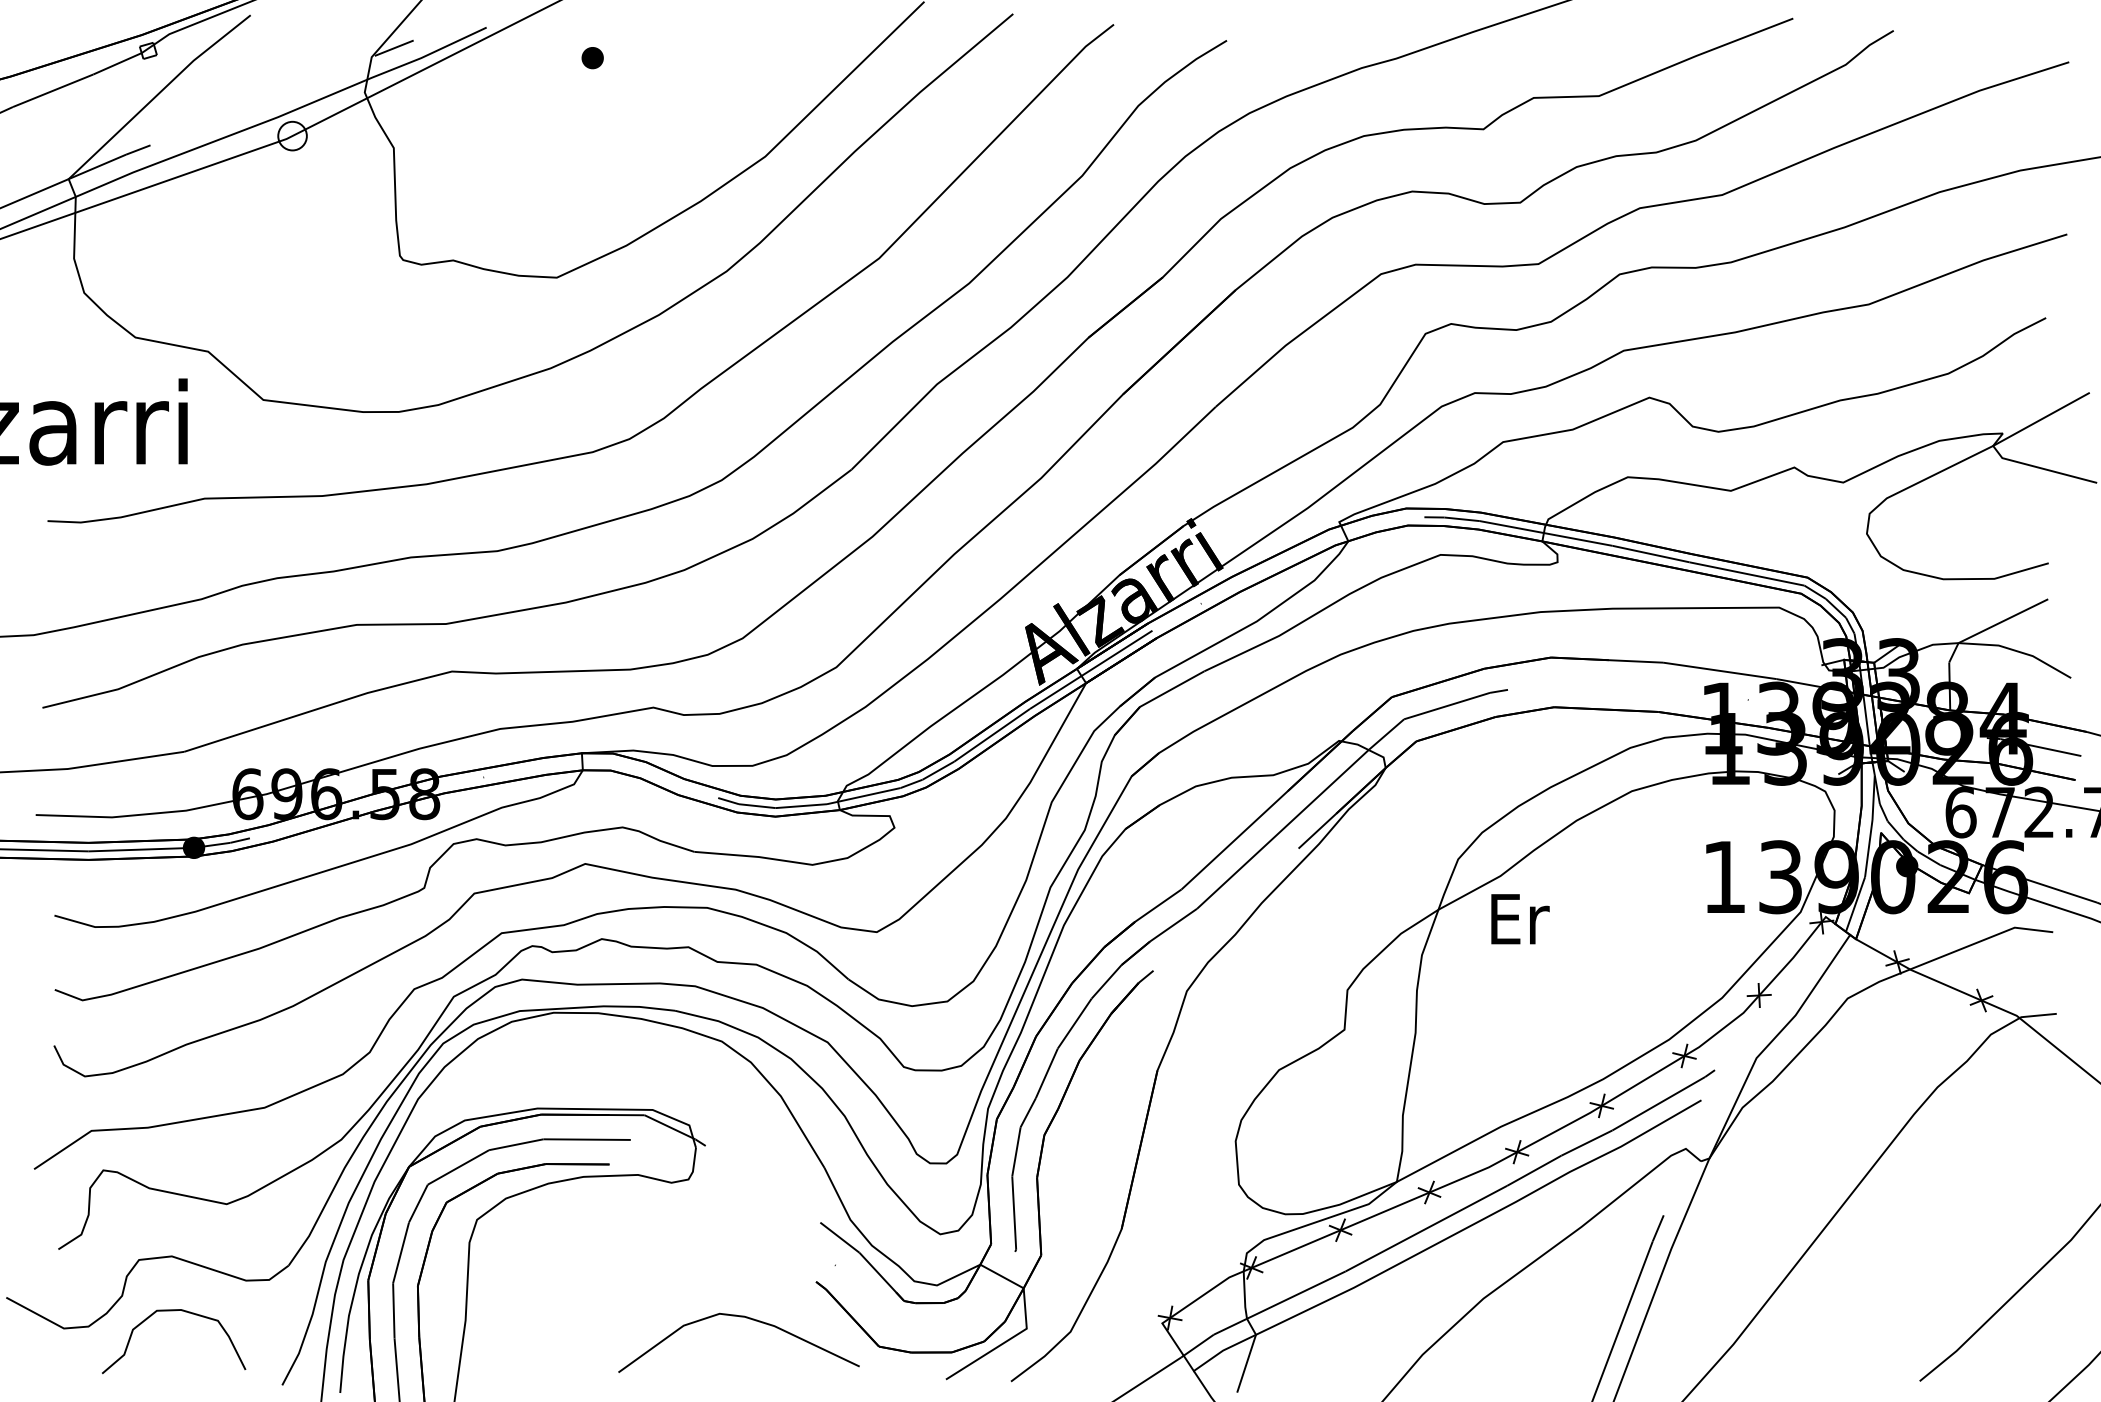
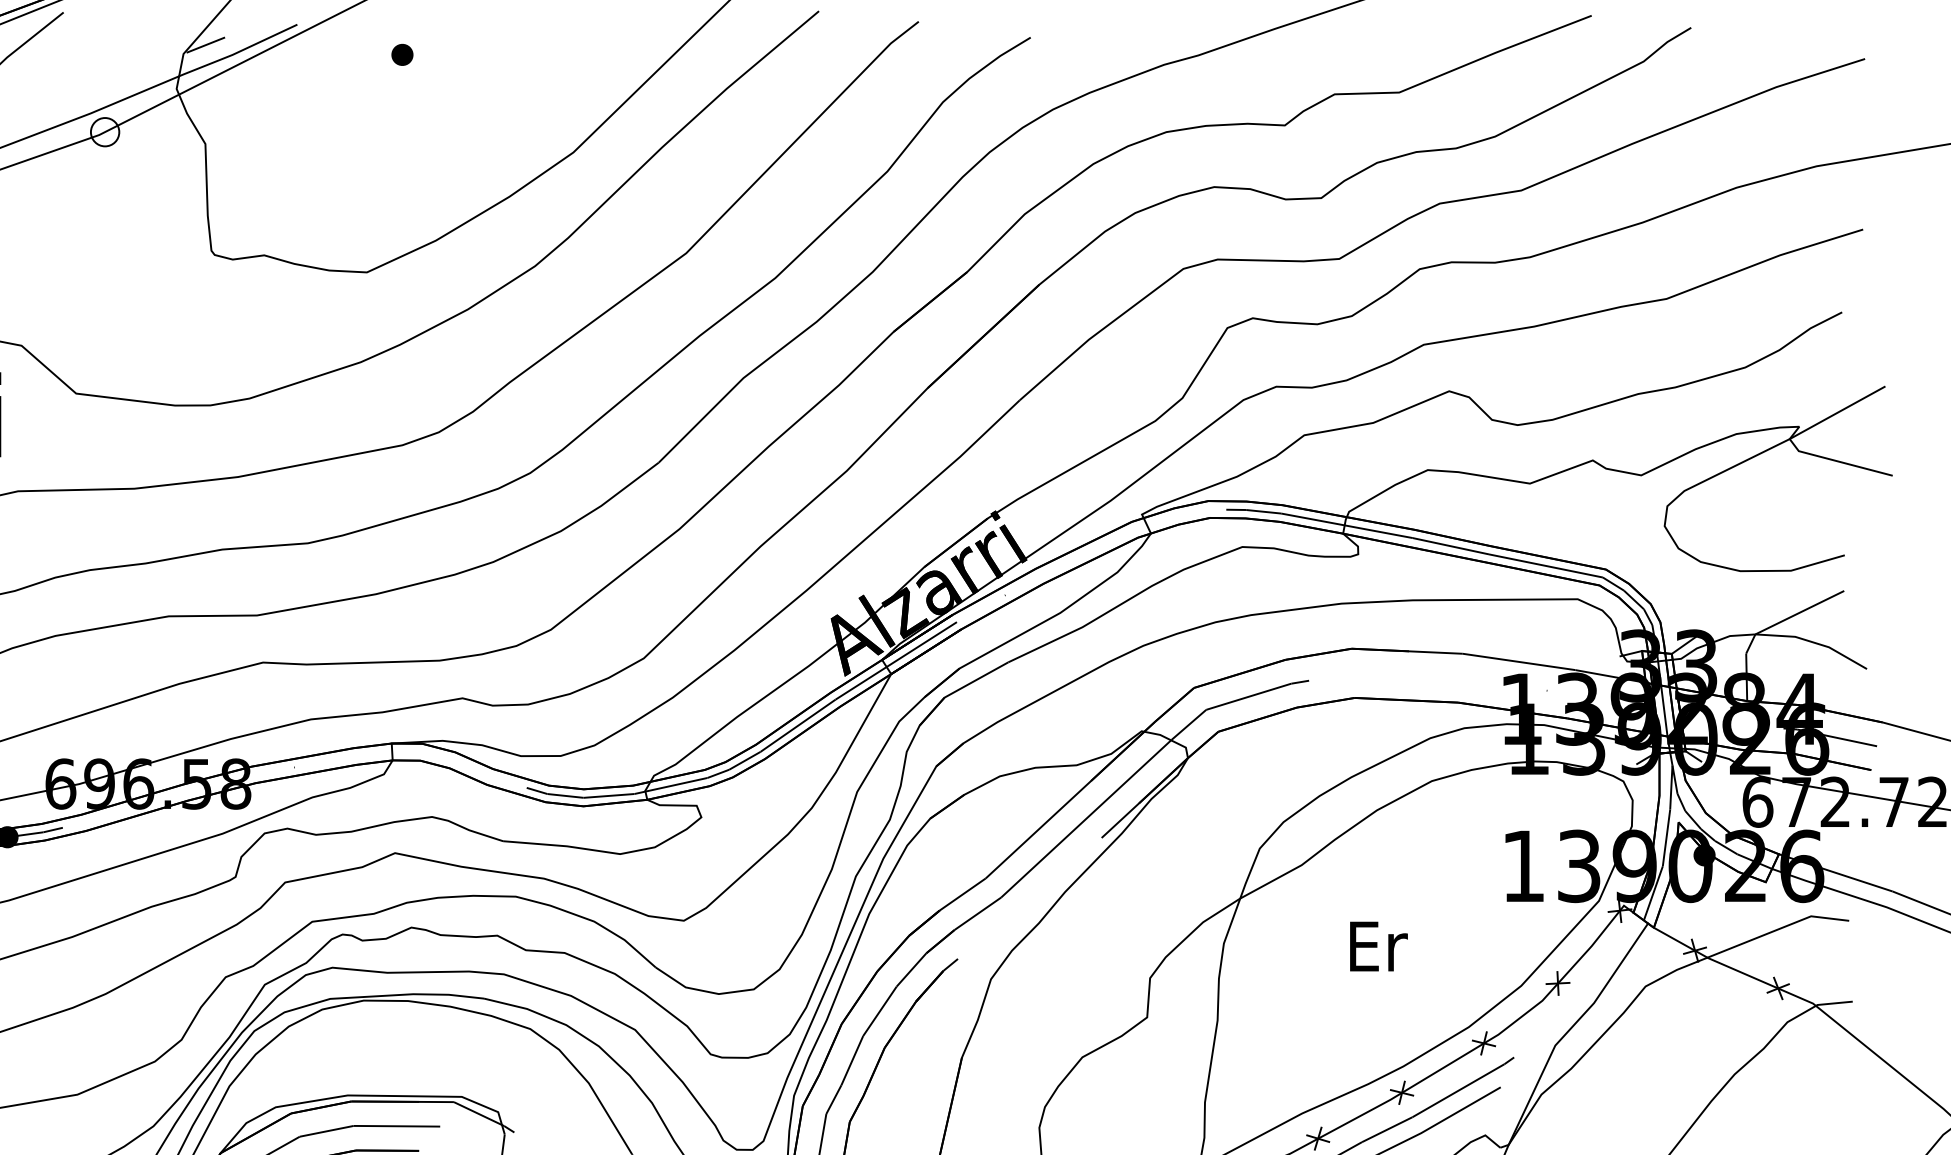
text: (1520, 919) -> (1378, 946), moved

